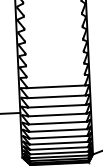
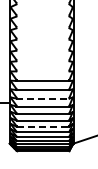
line: (56, 106) -> (42, 98), solid -> dashed
line: (58, 137) -> (43, 126), solid -> dashed

